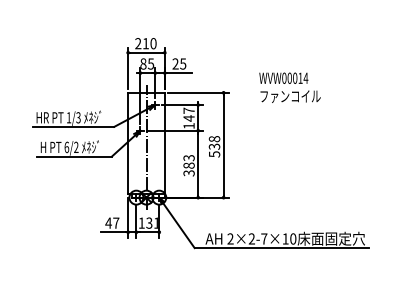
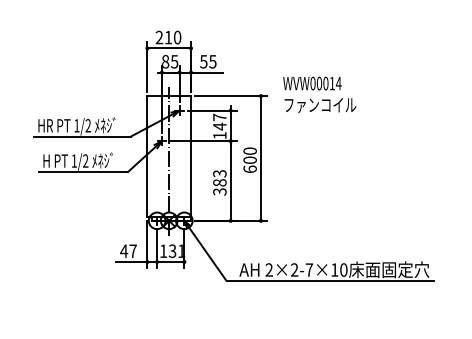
text: (175, 63) -> (203, 61), 25 -> 55
text: (289, 87) -> (319, 94), moved
text: (78, 117) -> (88, 125), 1/3 -> 1/2
text: (214, 146) -> (250, 159), 538 -> 600
text: (66, 147) -> (73, 161), 6/2 -> 1/2

